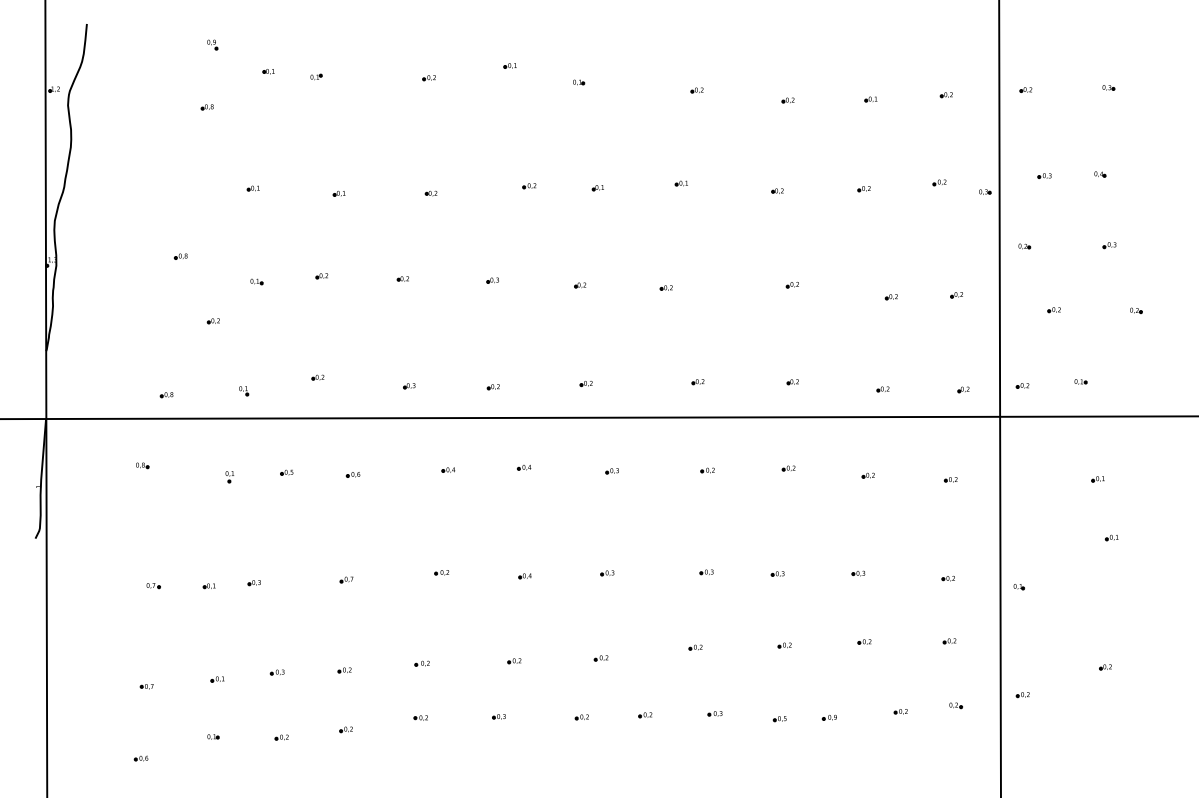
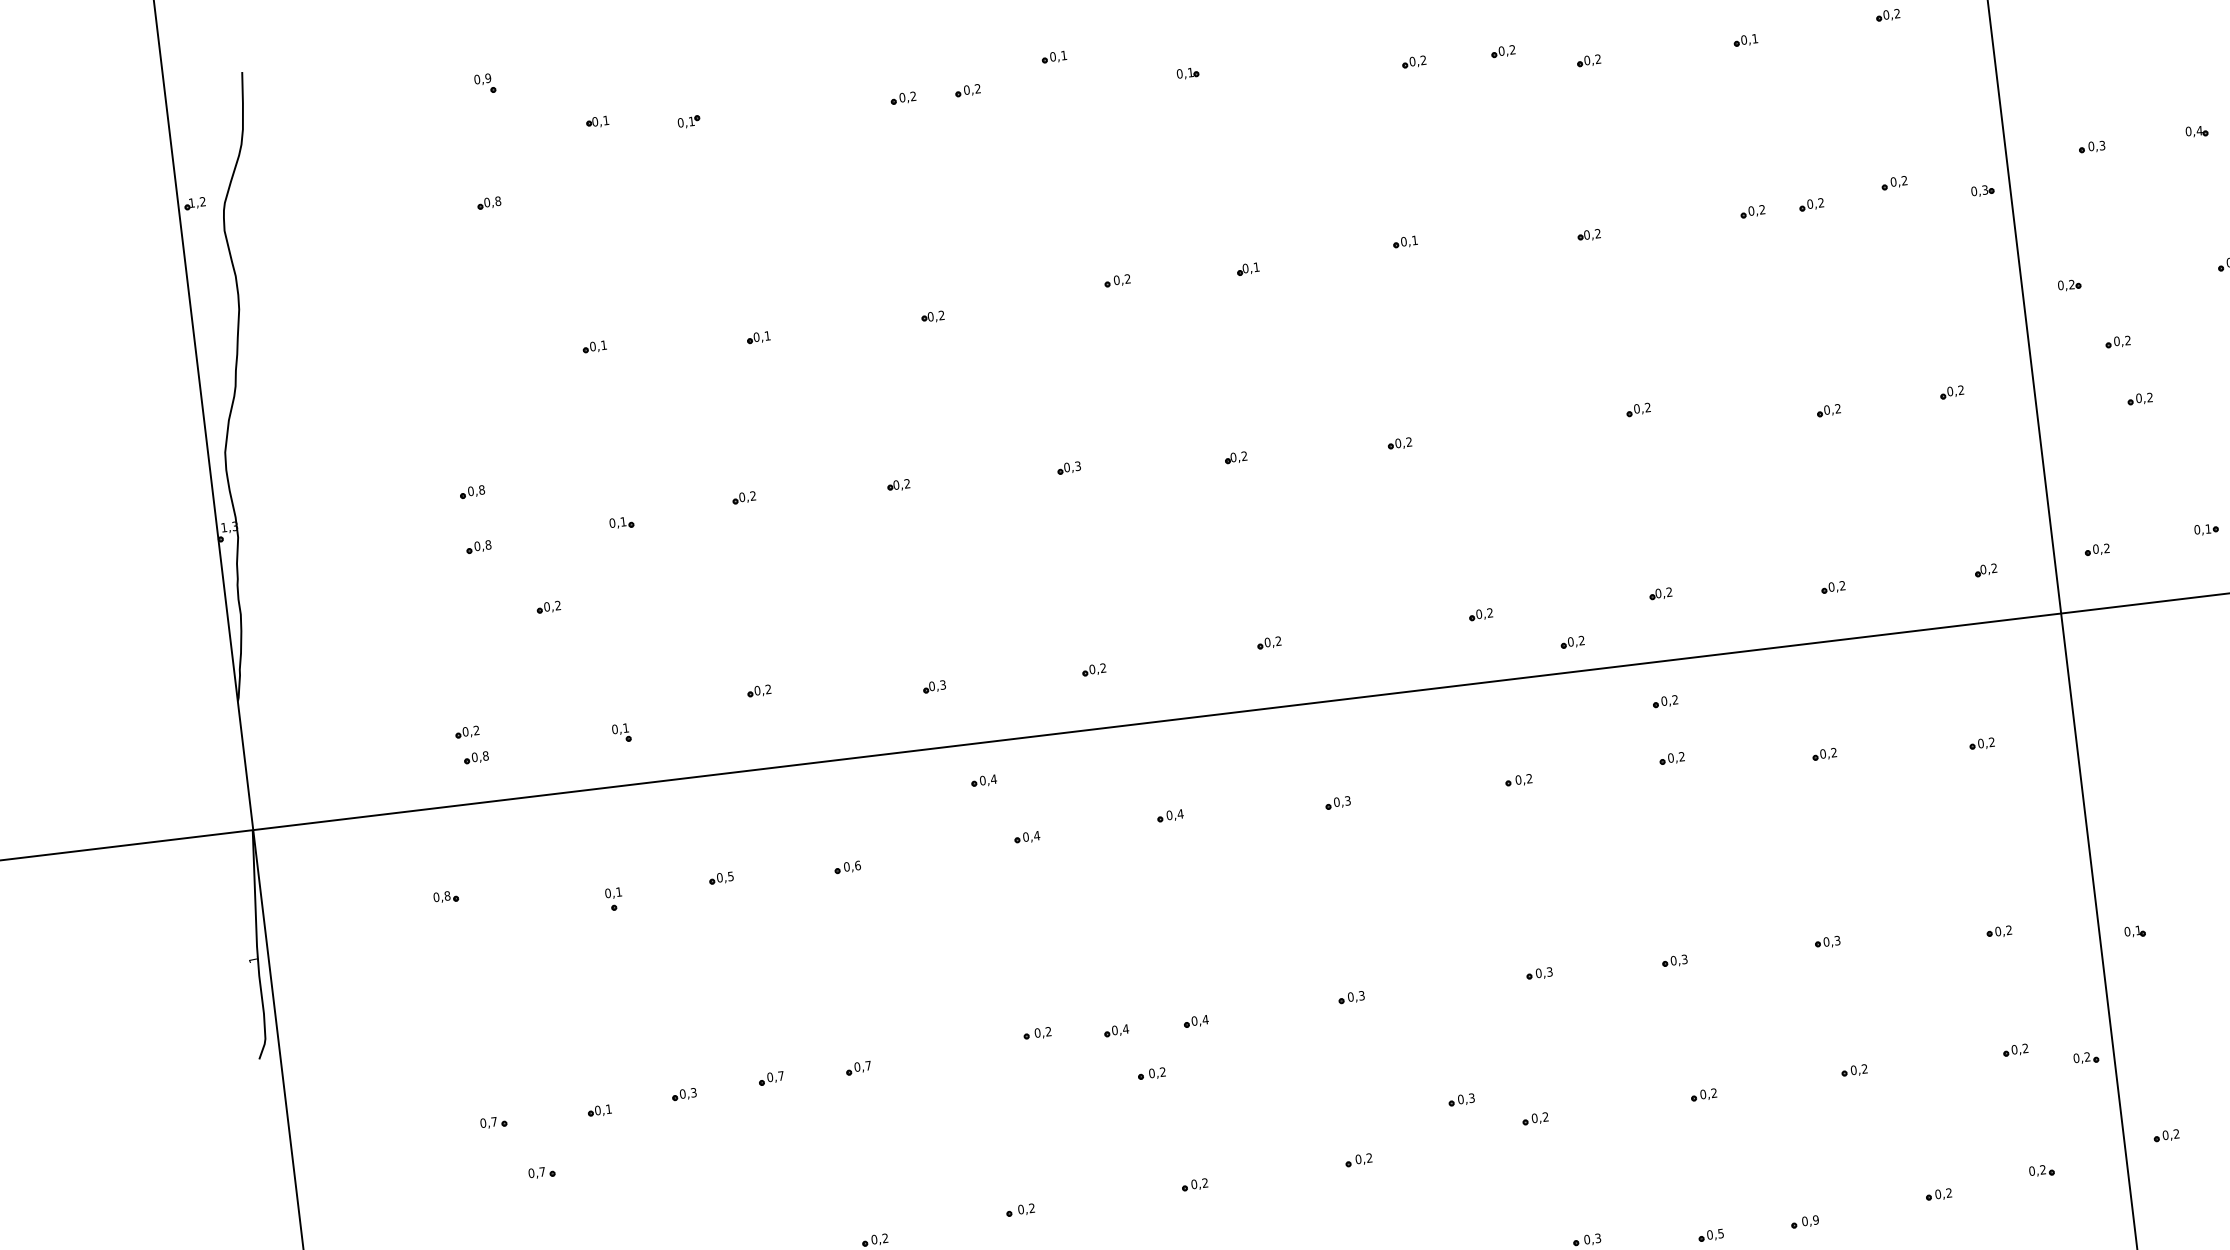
part: (462, 78) -> (966, 91), added
part: (743, 90) -> (1501, 51), added
part: (894, 189) -> (1810, 206), added
part: (1045, 279) -> (2116, 343), added
part: (180, 285) -> (477, 547), added
part: (162, 381) -> (465, 733), added
part: (743, 402) -> (1571, 643), added
part: (429, 437) -> (983, 779), added
part: (788, 438) -> (1664, 701), added
part: (482, 576) -> (1115, 1031), added
part: (300, 579) -> (770, 1077), added
part: (498, 600) -> (1150, 1073), added
part: (175, 615) -> (541, 1173), added
part: (658, 633) -> (1461, 1100), added
part: (985, 649) -> (2085, 1057), added

